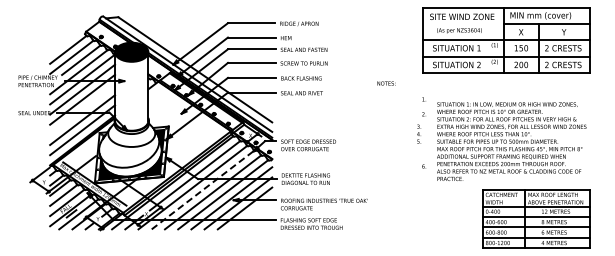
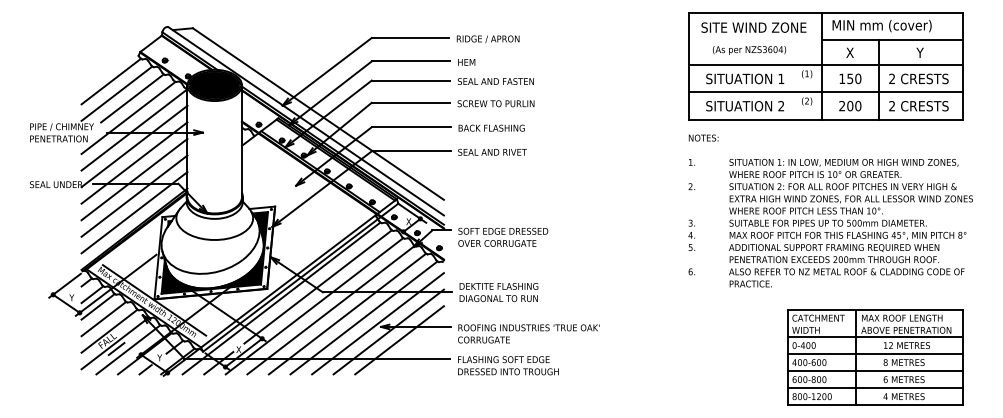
text: (386, 83) -> (703, 138), moved
line: (82, 109) -> (134, 178), added
text: (419, 133) -> (692, 234), moved
text: (511, 141) -> (850, 222), moved
line: (203, 189) -> (331, 309), dashed -> solid

